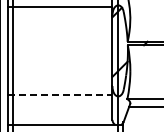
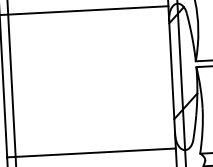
line: (60, 95) -> (92, 153), dashed -> solid

